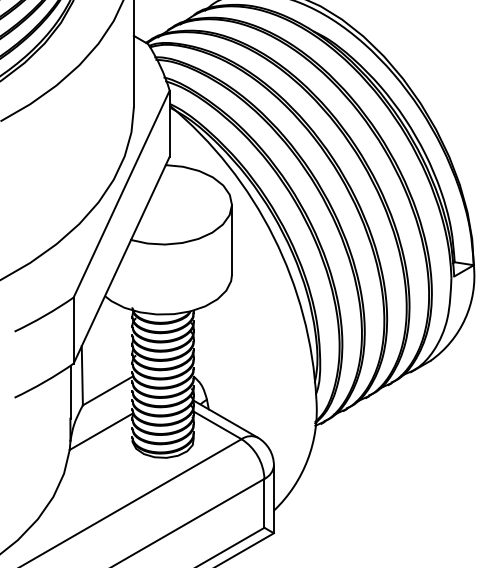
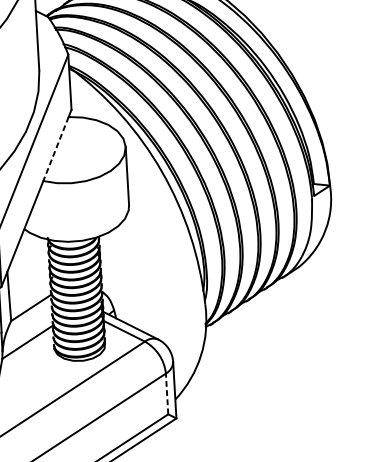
line: (148, 203) -> (56, 149), solid -> dashed
line: (264, 502) -> (167, 393), solid -> dashed

